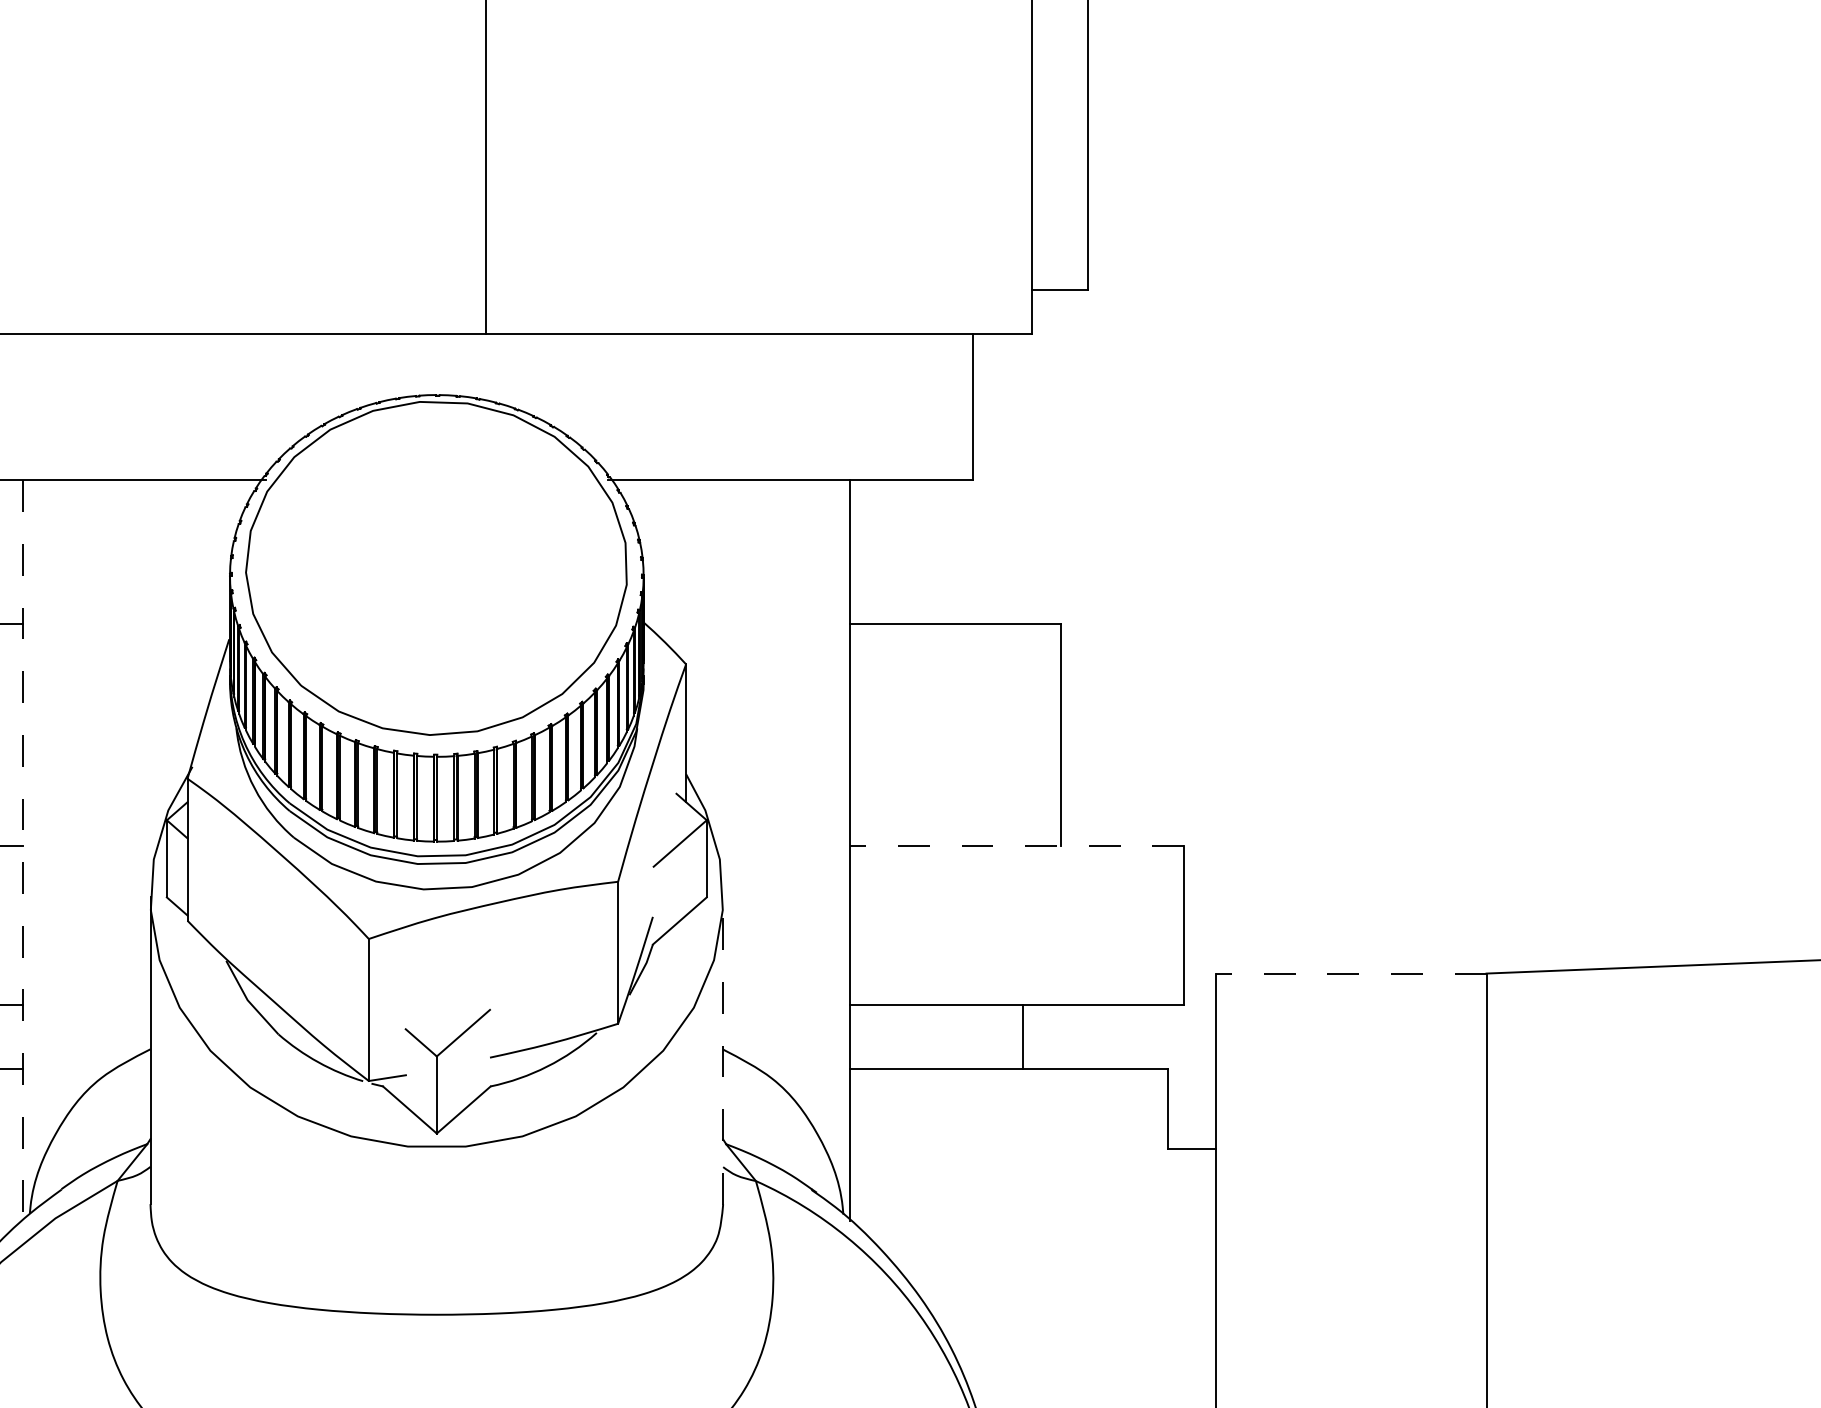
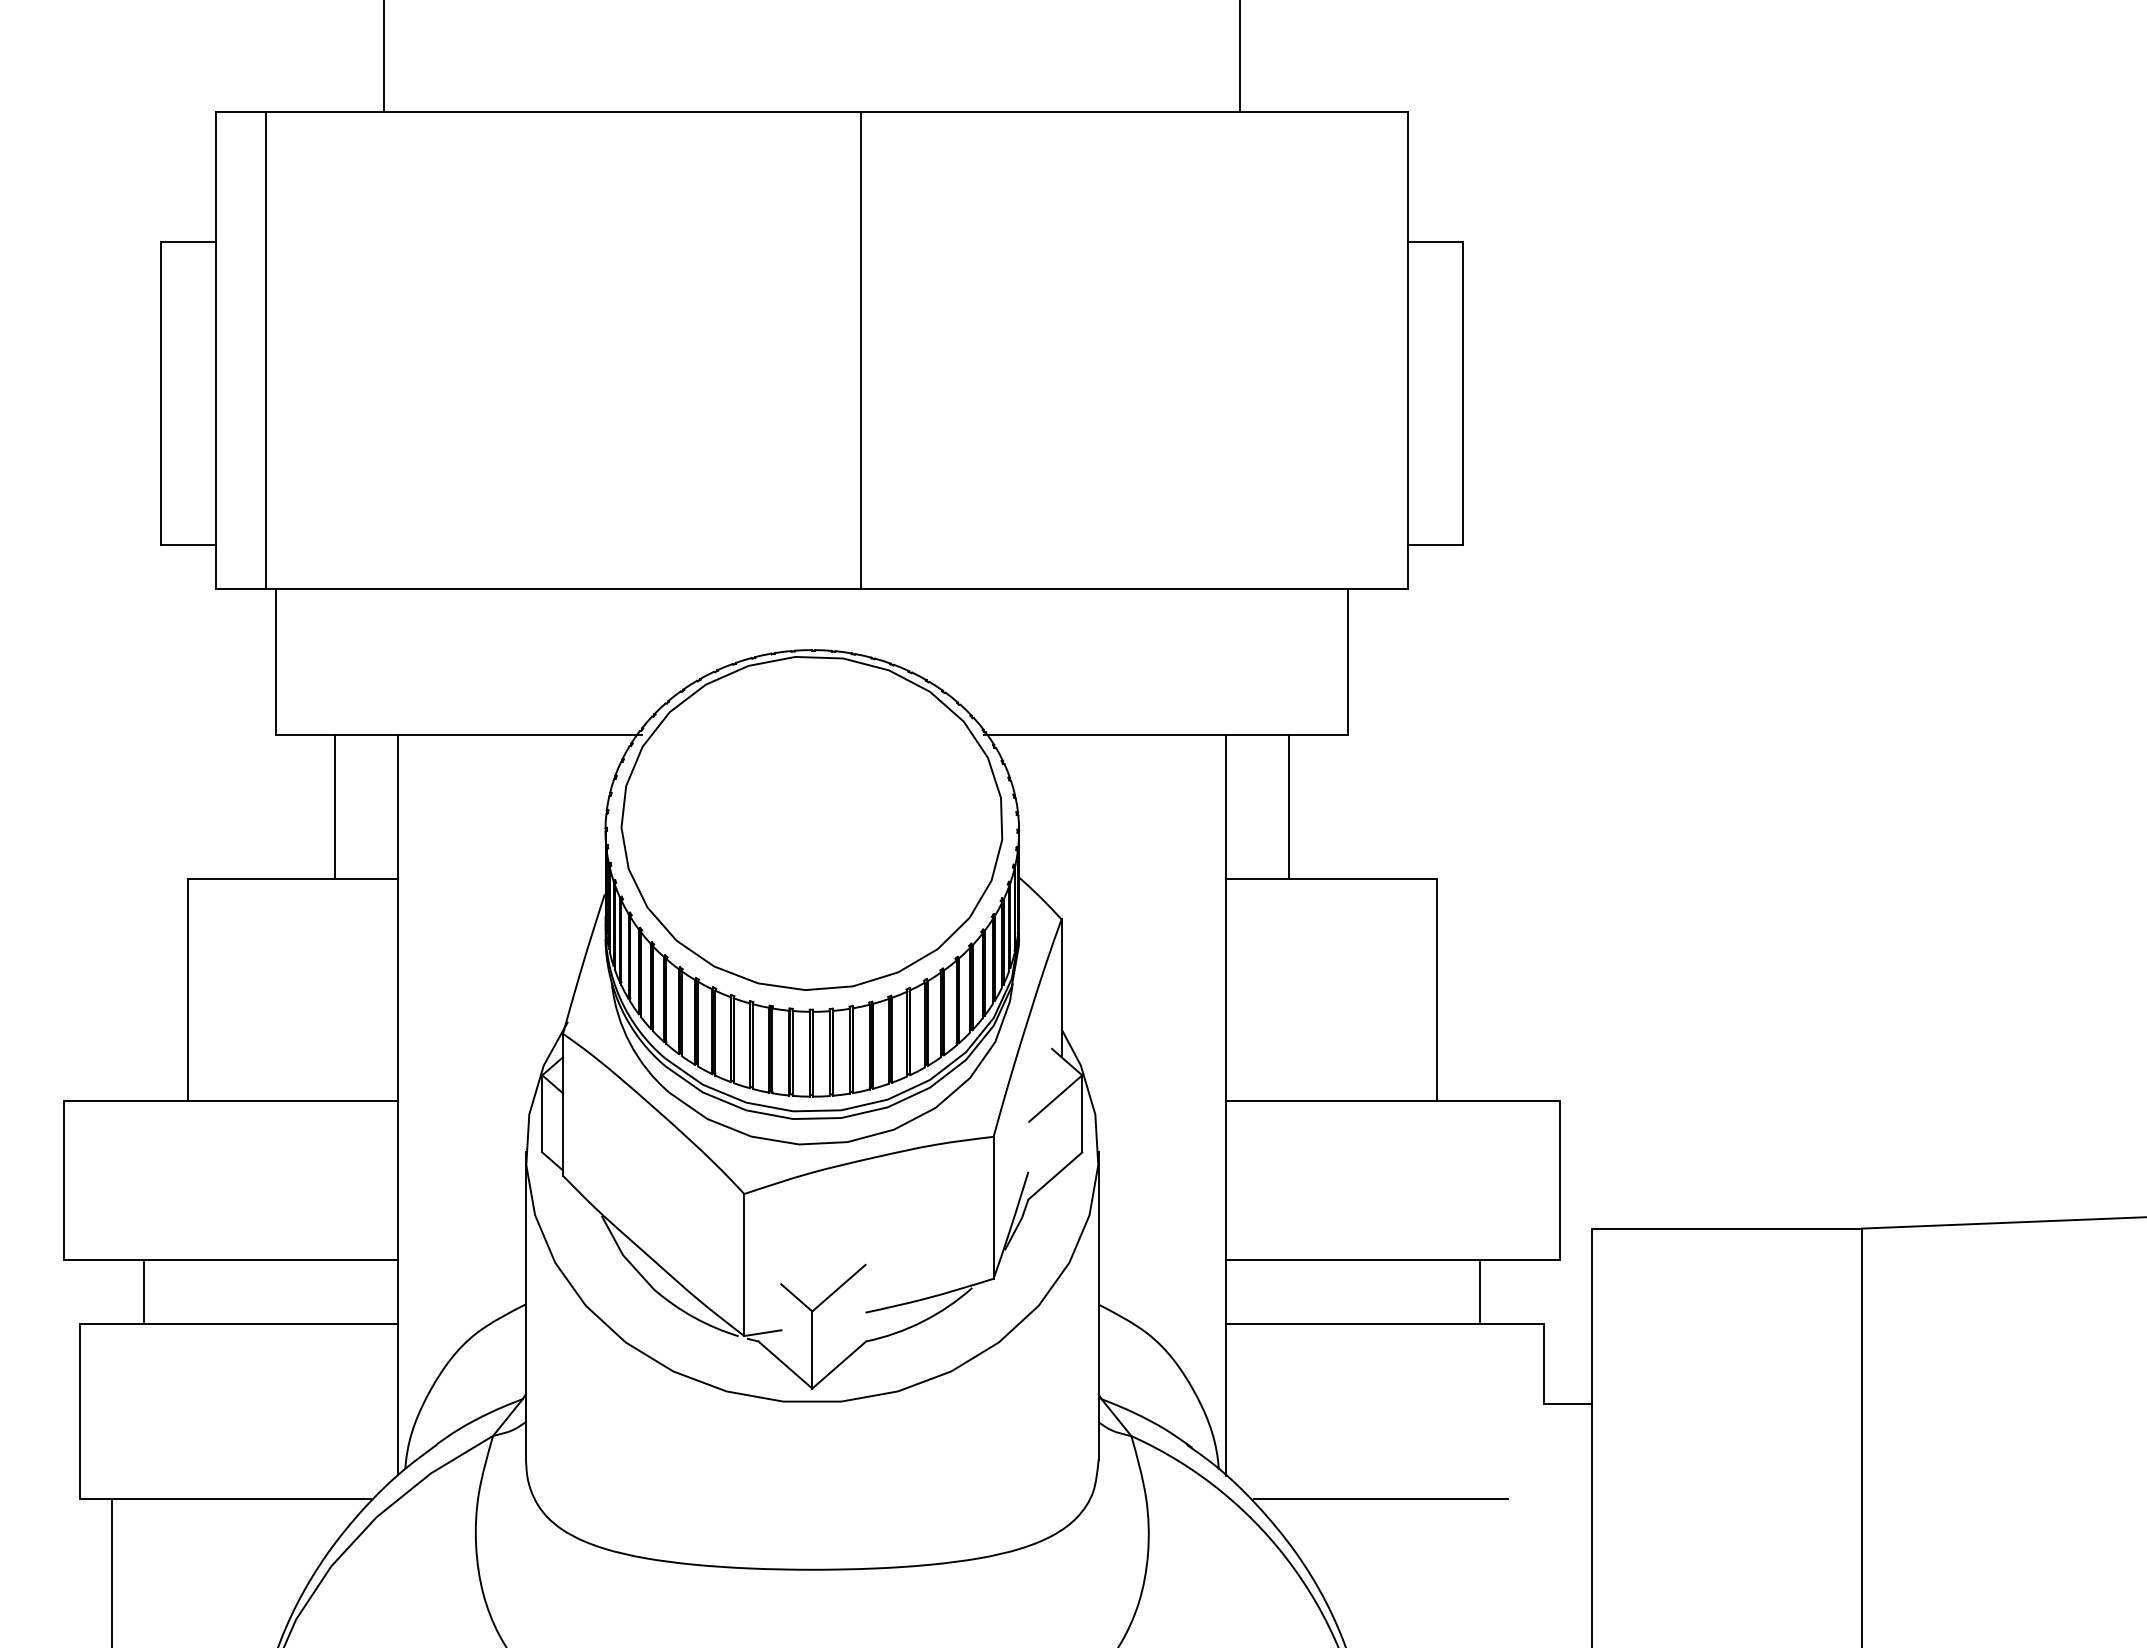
line: (914, 551) -> (1289, 806), added
line: (1017, 846) -> (1392, 1101), dashed -> solid
line: (23, 850) -> (398, 1105), dashed -> solid
line: (1351, 973) -> (1726, 1228), dashed -> solid
line: (1023, 1037) -> (1480, 1292), moved
line: (723, 1051) -> (1098, 1306), dashed -> solid
line: (1005, 1244) -> (1380, 1499), added

